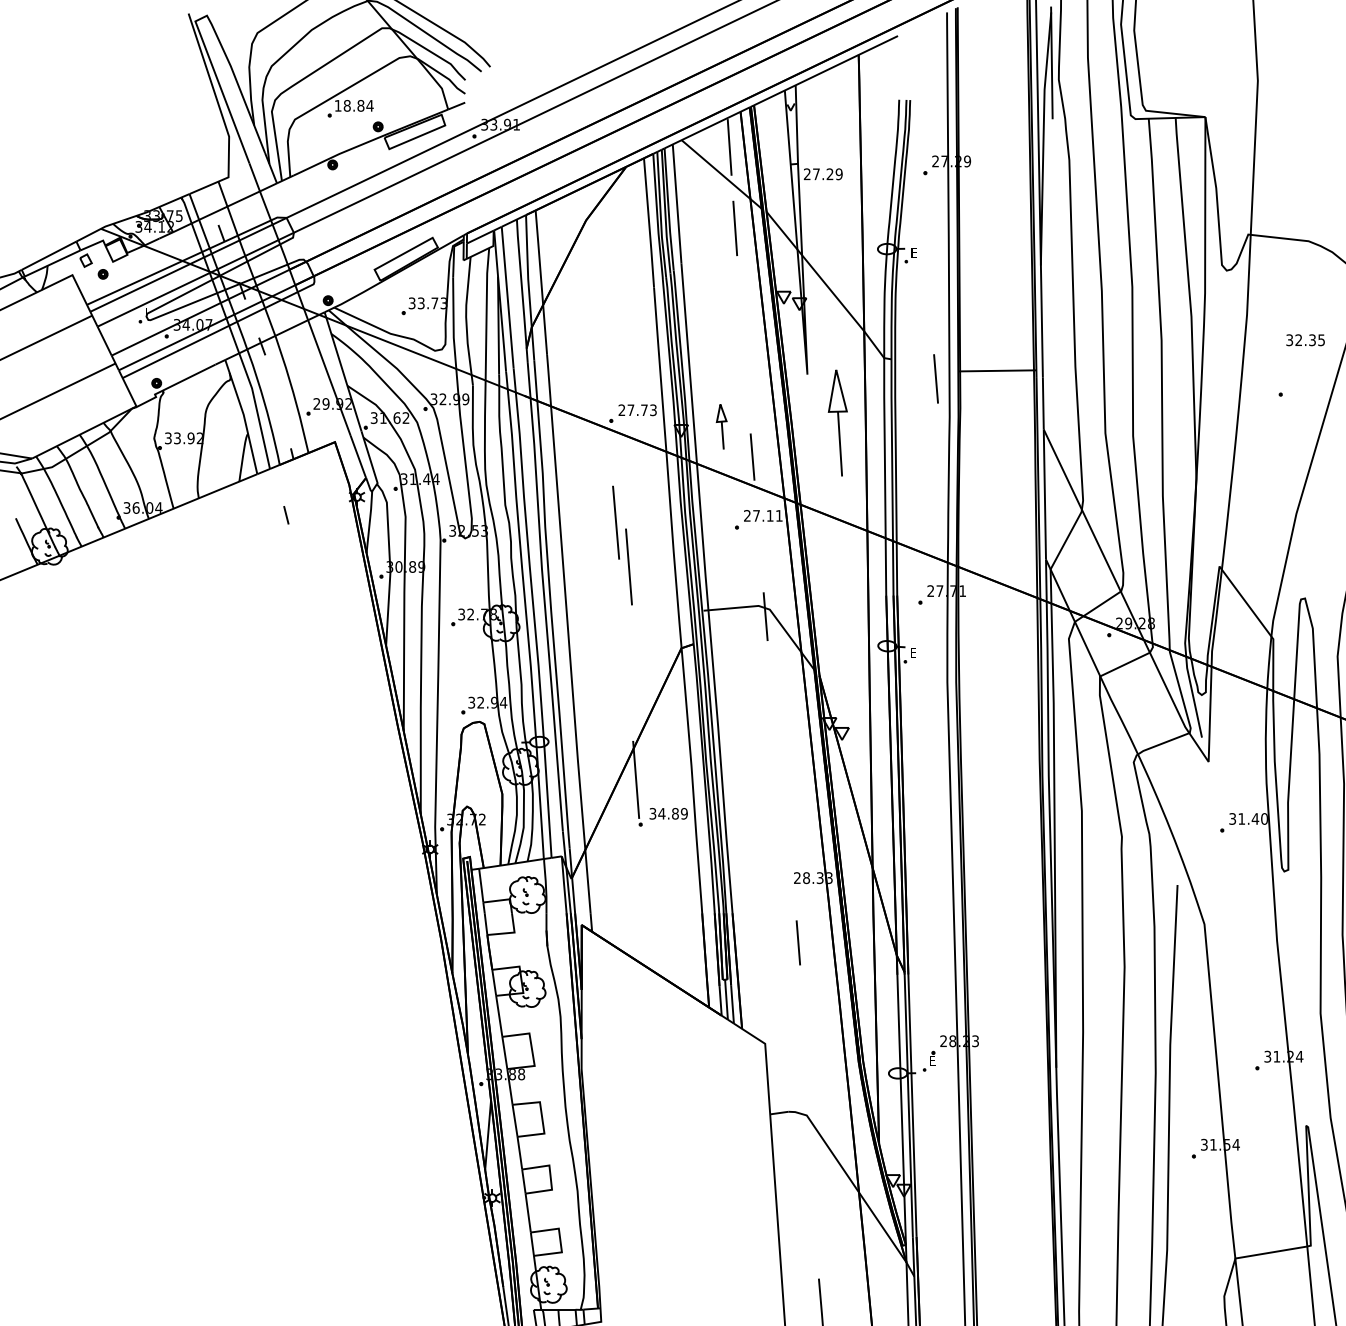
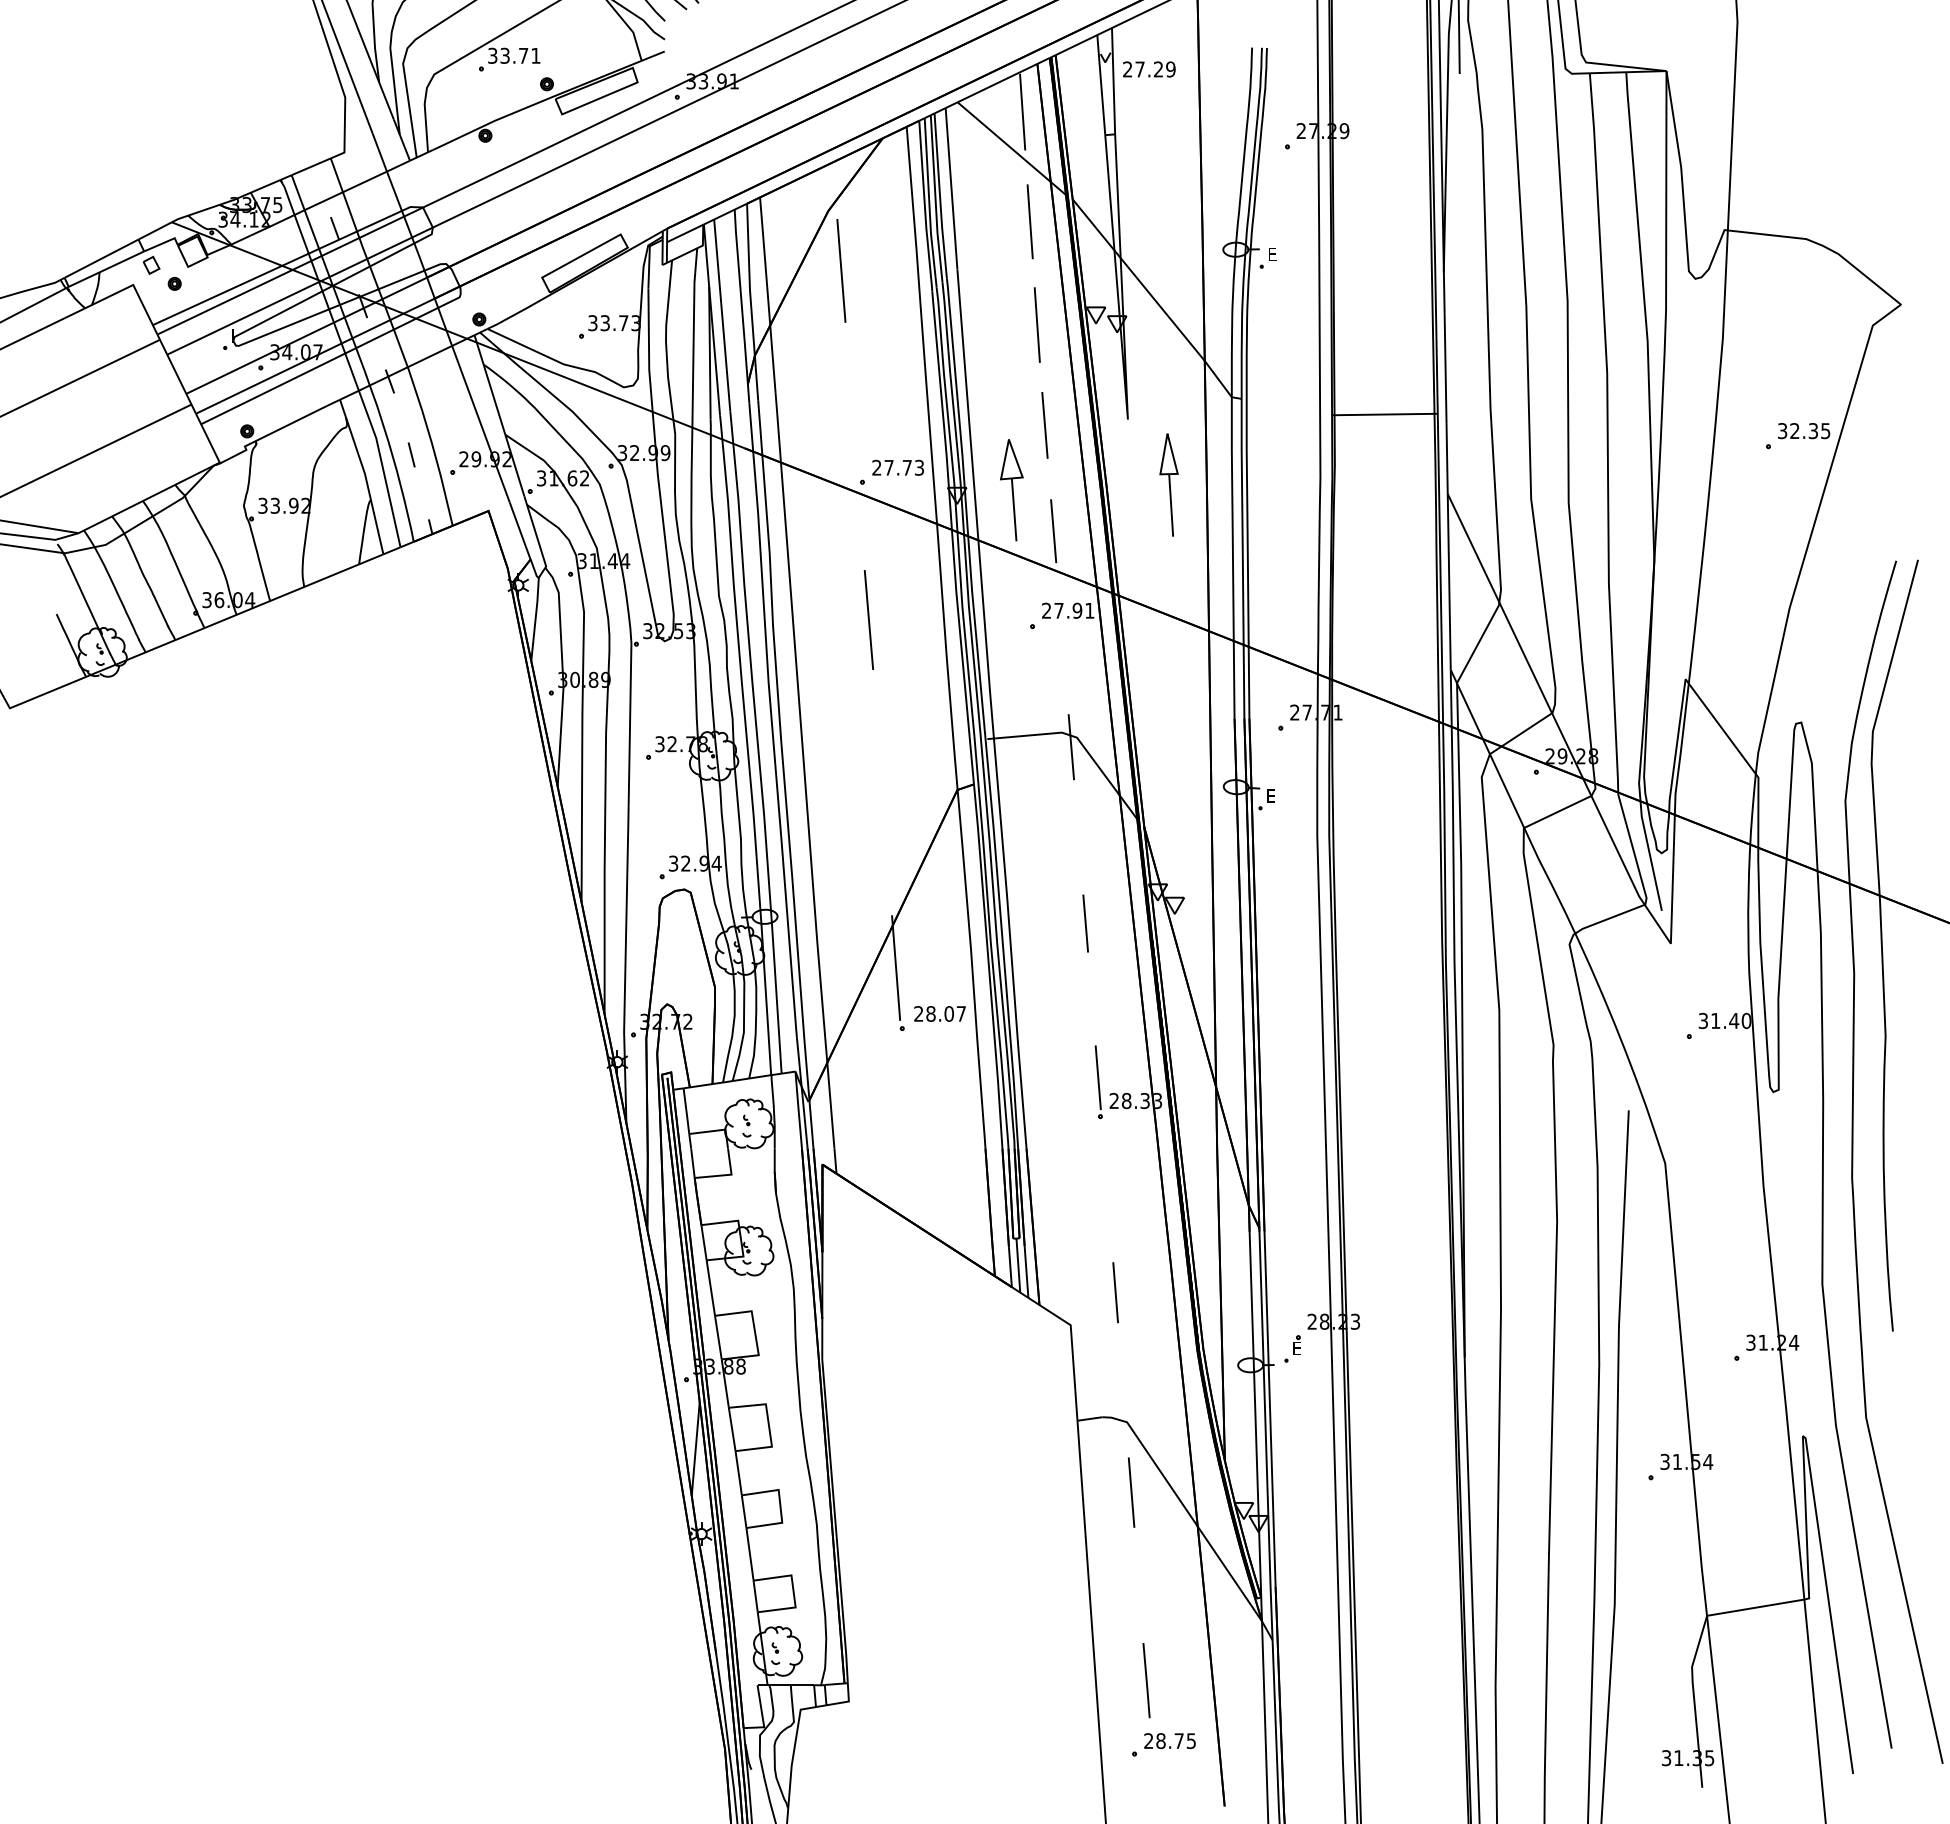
text: (354, 105) -> (514, 55), 18.84 -> 33.71
text: (823, 174) -> (1149, 69), moved
line: (739, 304) -> (1036, 324), added
text: (1305, 340) -> (1804, 431), moved
line: (935, 378) -> (1044, 425), moved
part: (837, 422) -> (1168, 484), size x0.71
part: (721, 427) -> (1011, 490), size x1.67
line: (286, 514) -> (411, 454), moved
text: (770, 515) -> (1077, 610), 27.11 -> 27.91
line: (629, 566) -> (841, 270), moved
line: (776, 746) -> (1085, 923), added
text: (668, 813) -> (940, 1013), 34.89 -> 28.07
part: (785, 864) -> (1098, 1082), added
line: (798, 942) -> (1115, 1292), moved
line: (810, 1167) -> (1131, 1492), added

